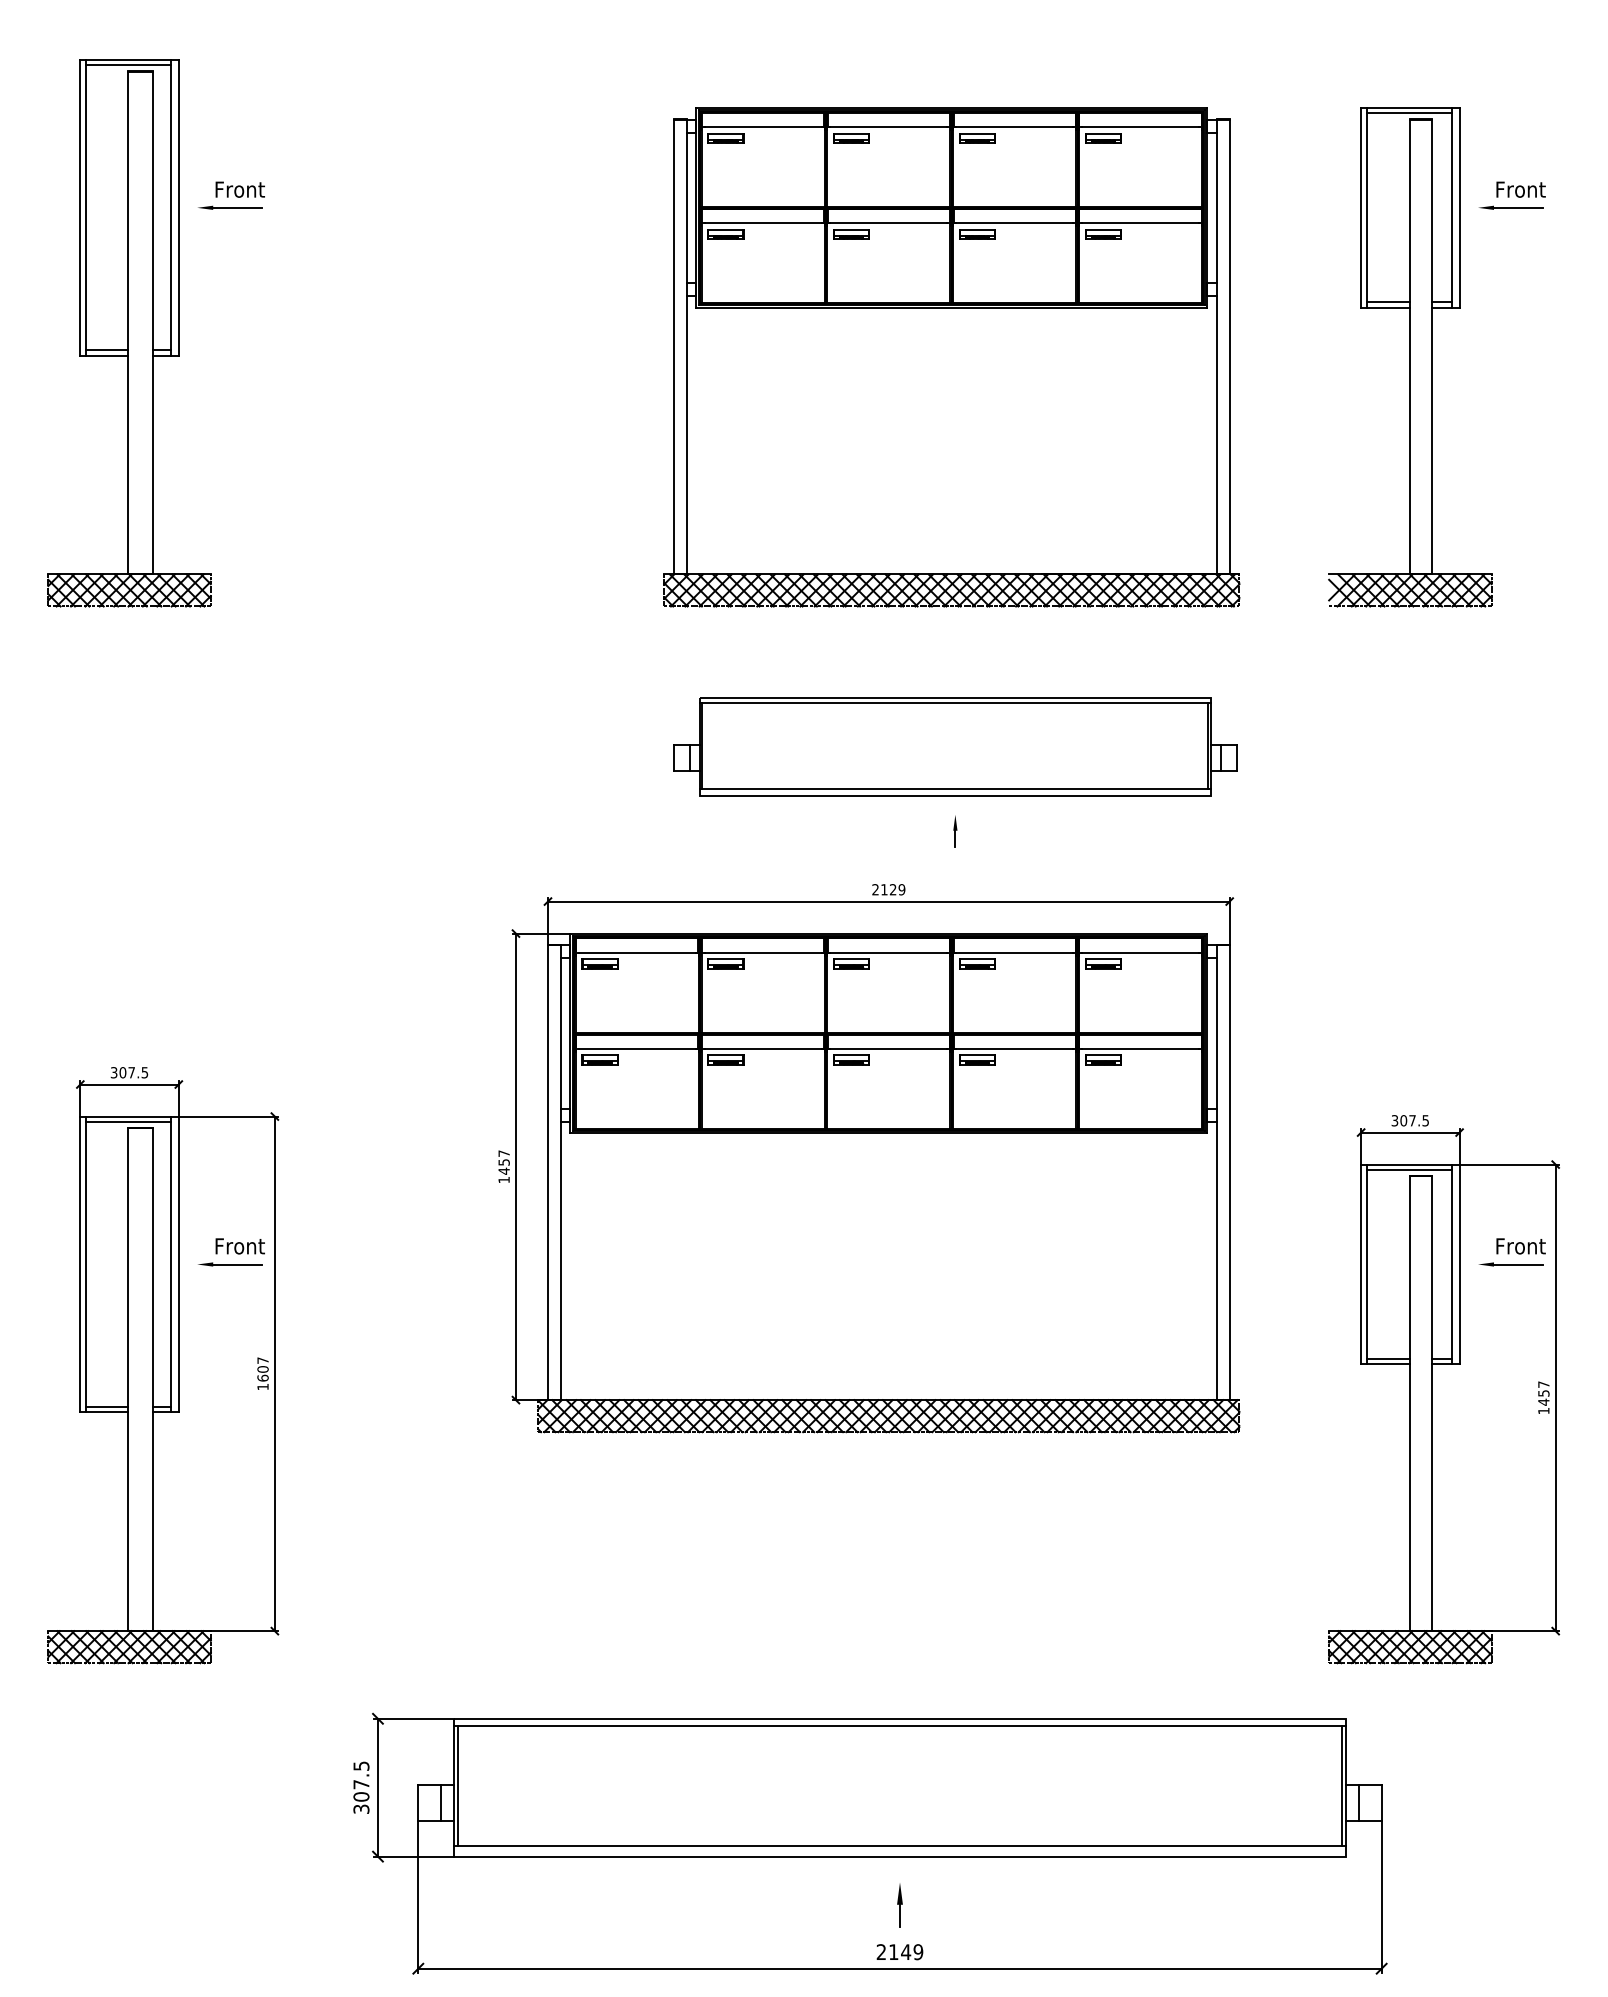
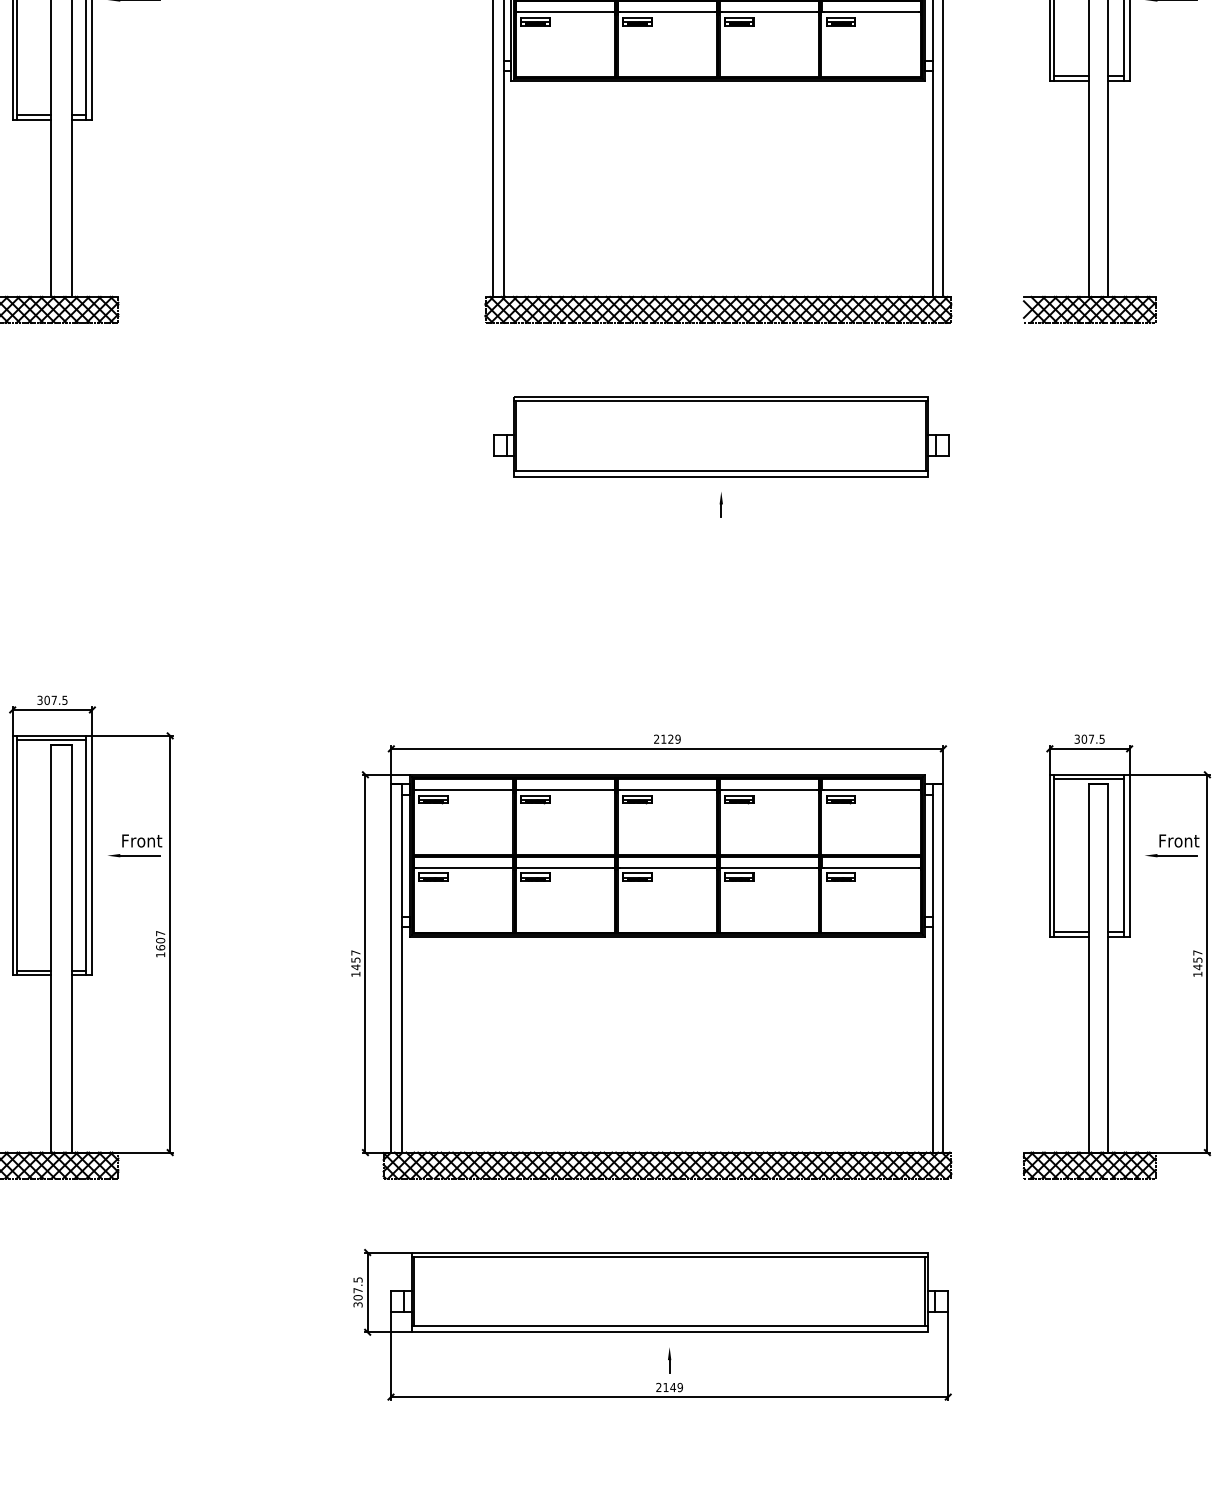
part: (869, 1158) -> (651, 956), moved
part: (870, 1843) -> (652, 1324), size x0.71

